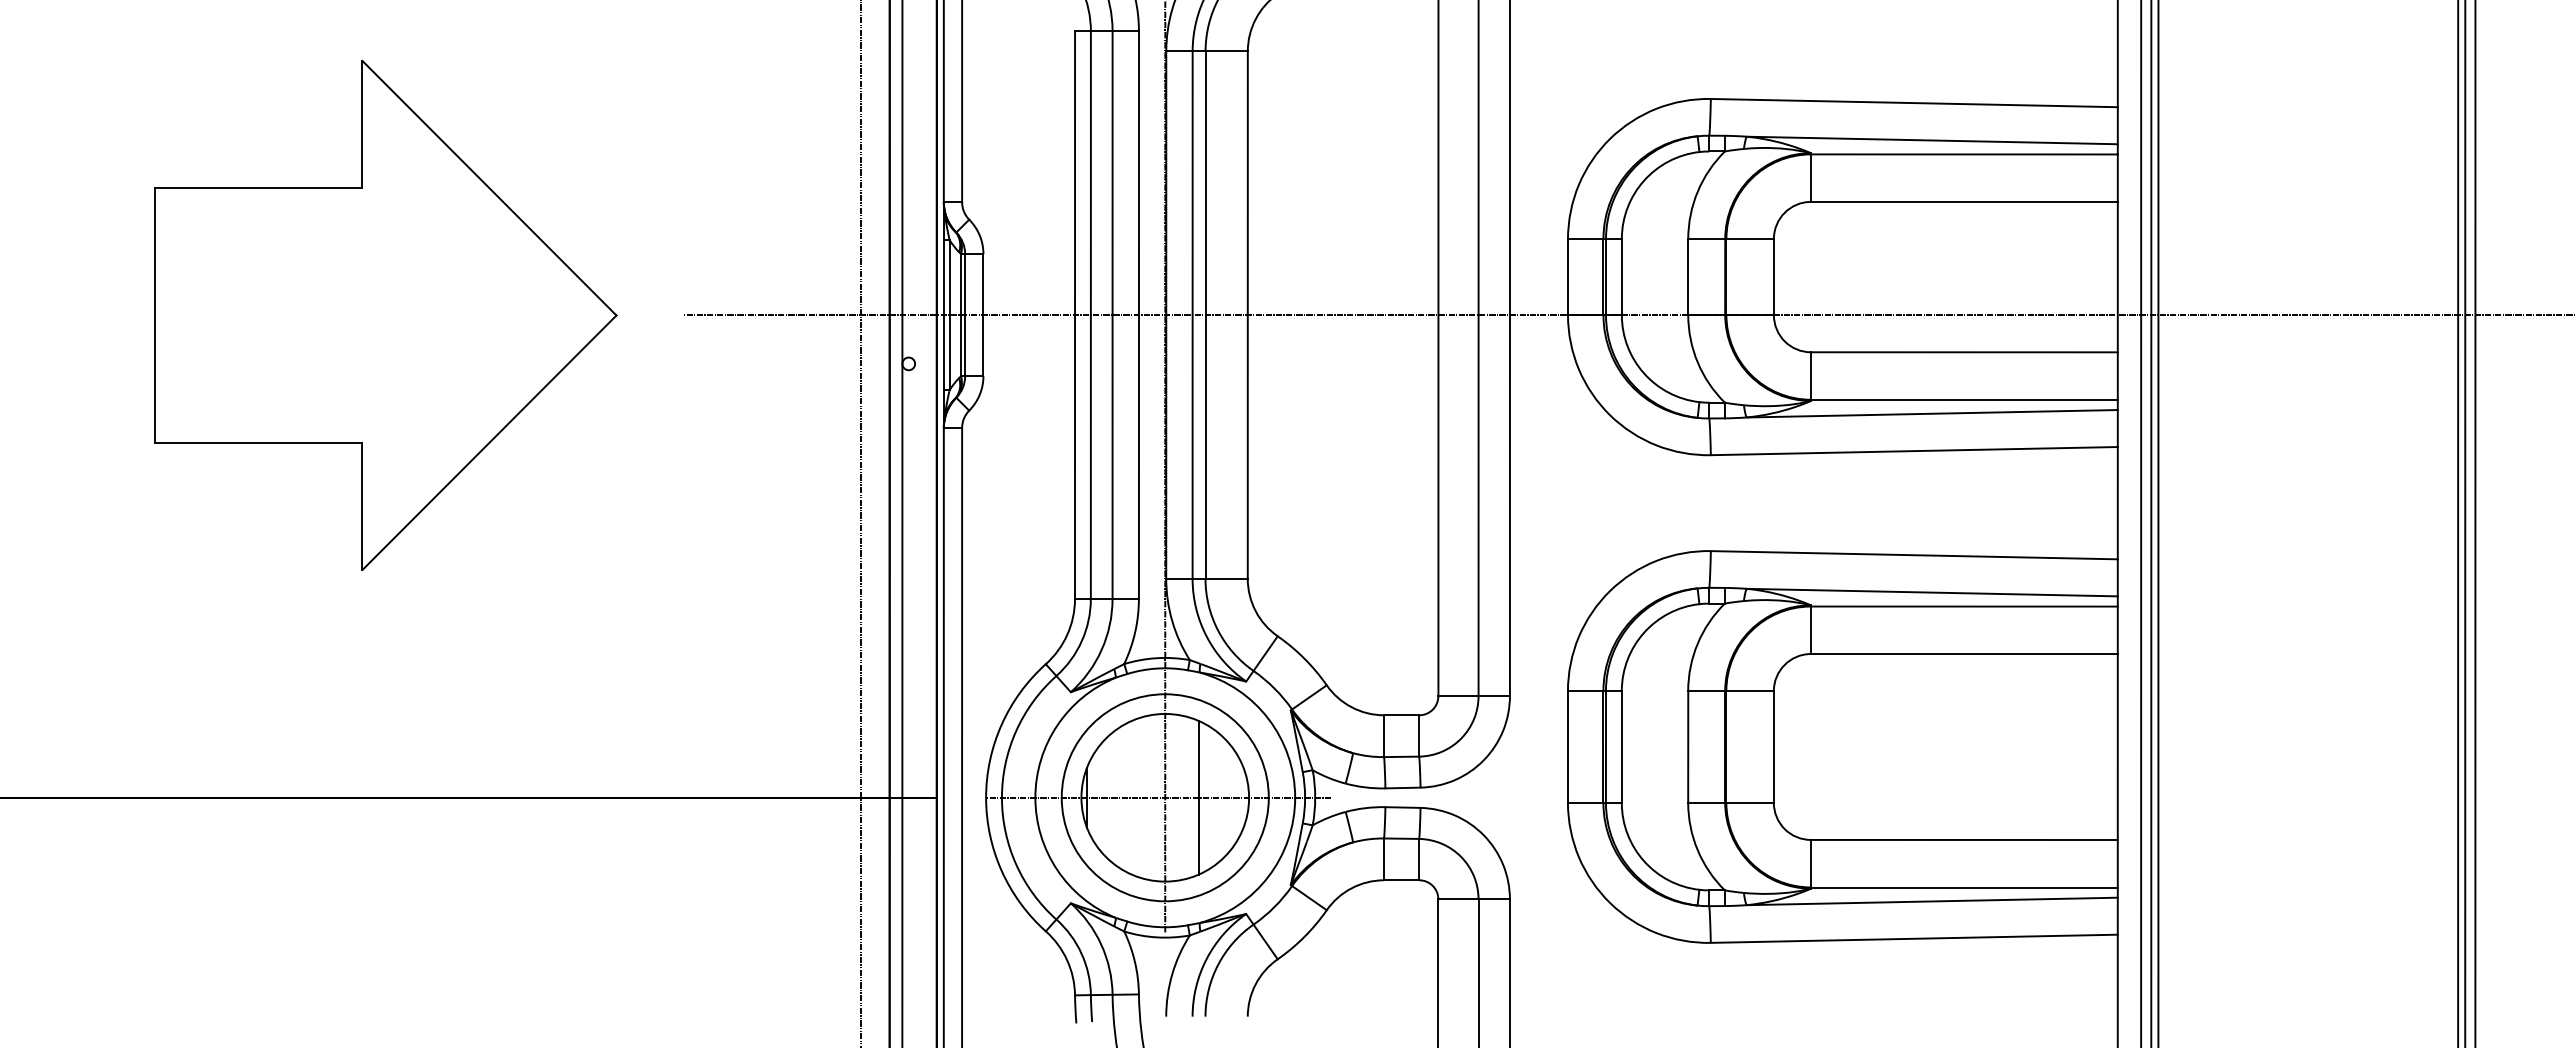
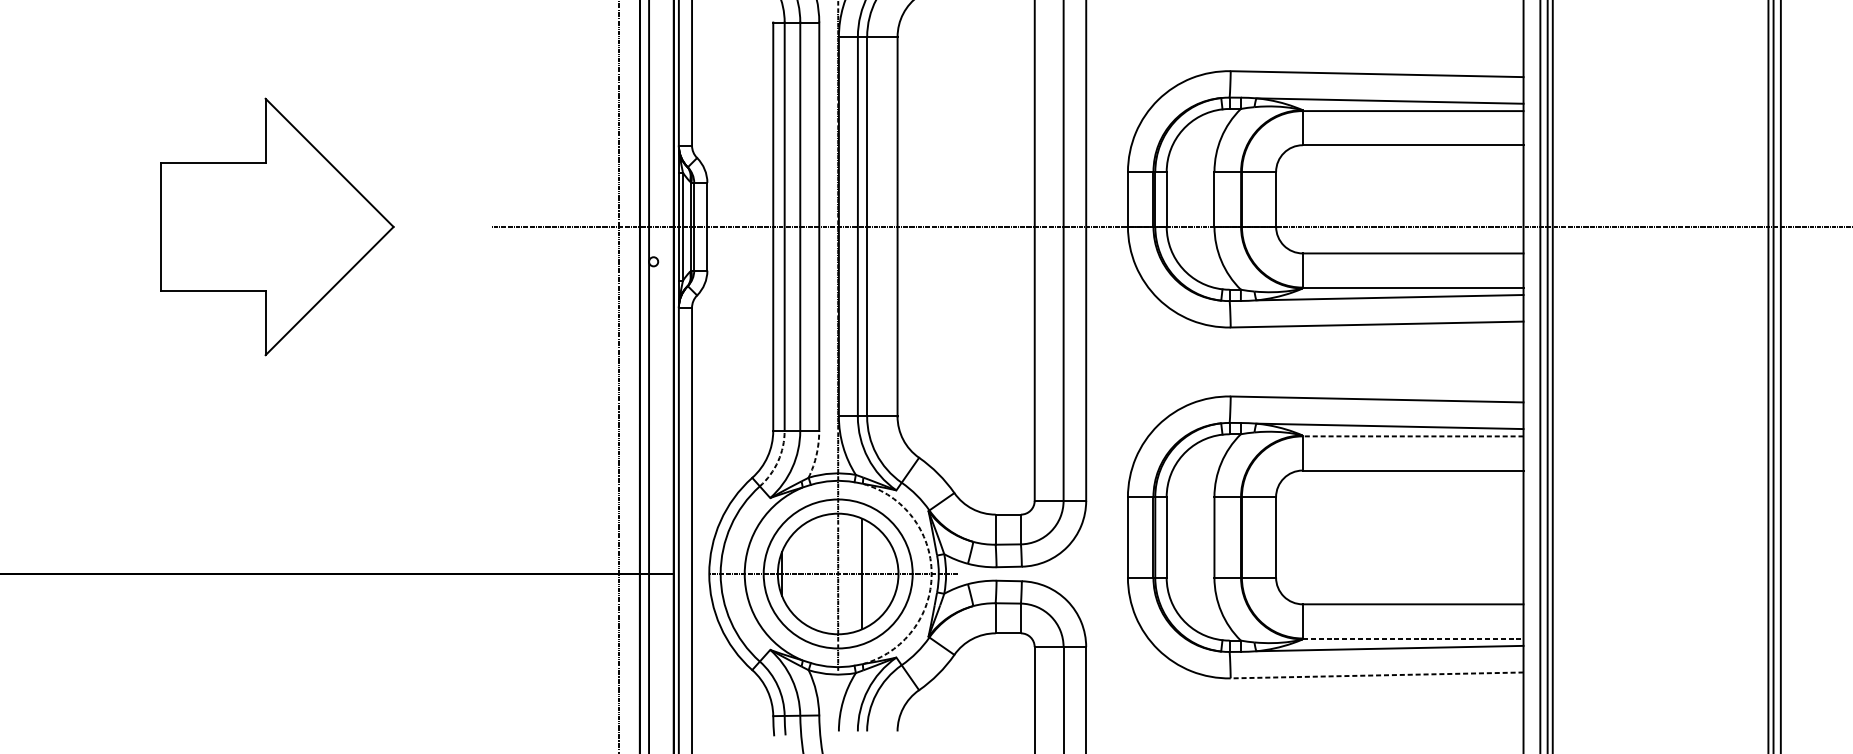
part: (385, 315) -> (277, 226), size x0.7
line: (1963, 606) -> (1412, 436), solid -> dashed
arc: (1135, 632) -> (816, 455), solid -> dashed
arc: (1081, 641) -> (777, 461), solid -> dashed
arc: (1295, 797) -> (931, 573), solid -> dashed
line: (1964, 887) -> (1413, 638), solid -> dashed
line: (1914, 938) -> (1377, 675), solid -> dashed

